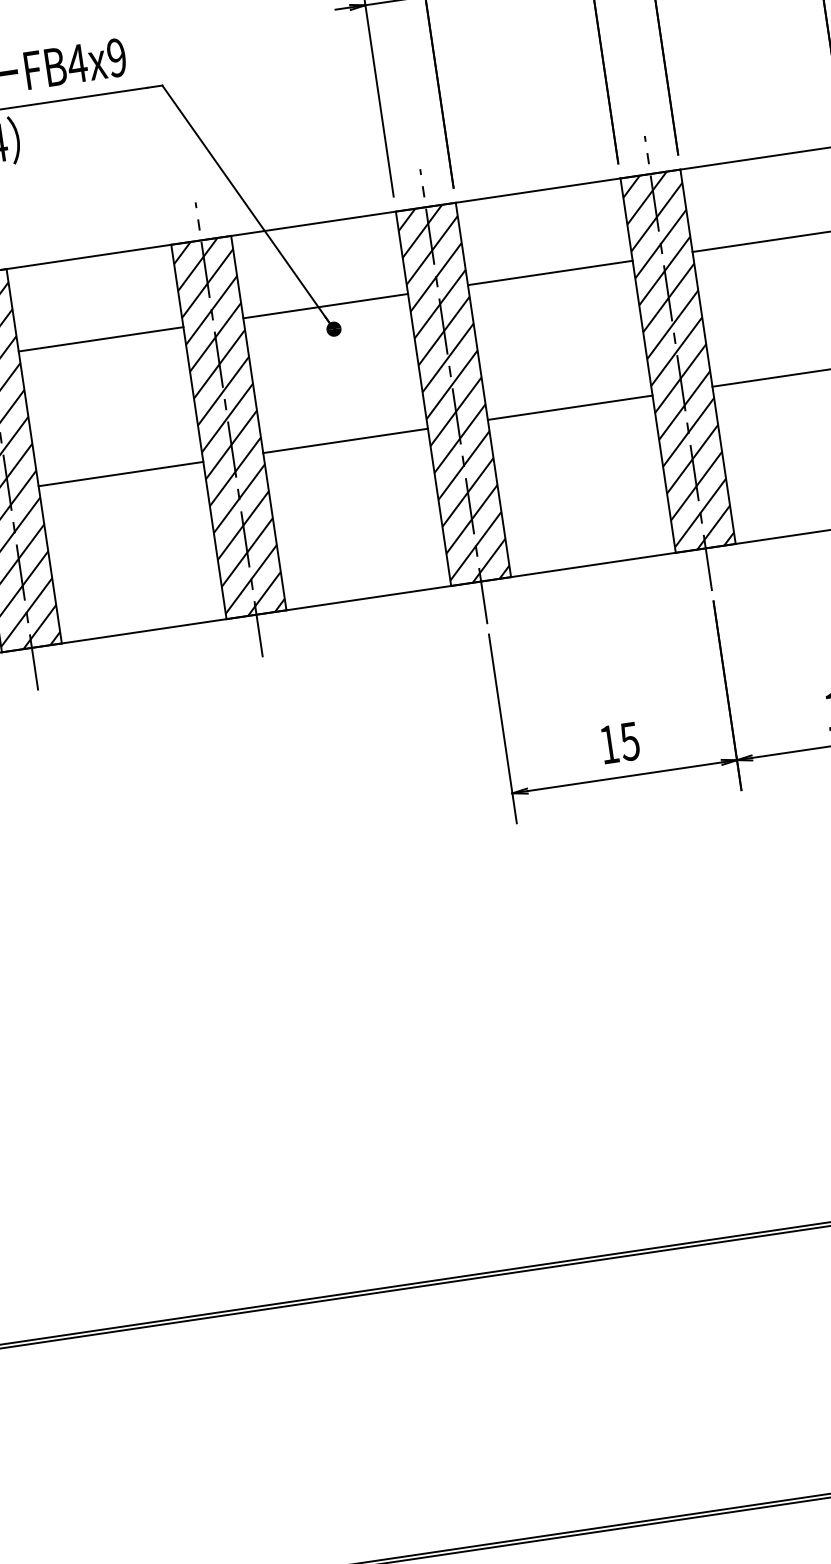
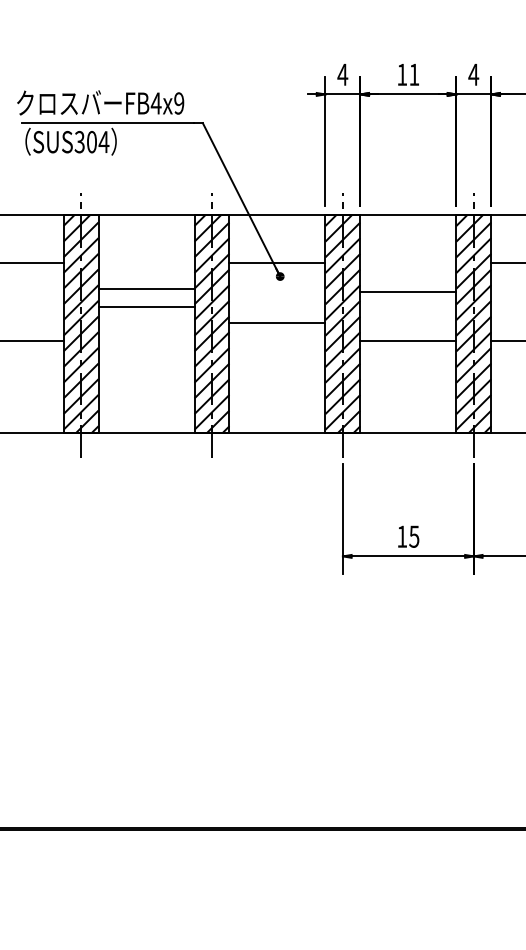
line: (550, 272) -> (408, 291), moved
line: (100, 338) -> (146, 288), moved
line: (345, 441) -> (277, 323), moved
line: (120, 474) -> (146, 307), moved

